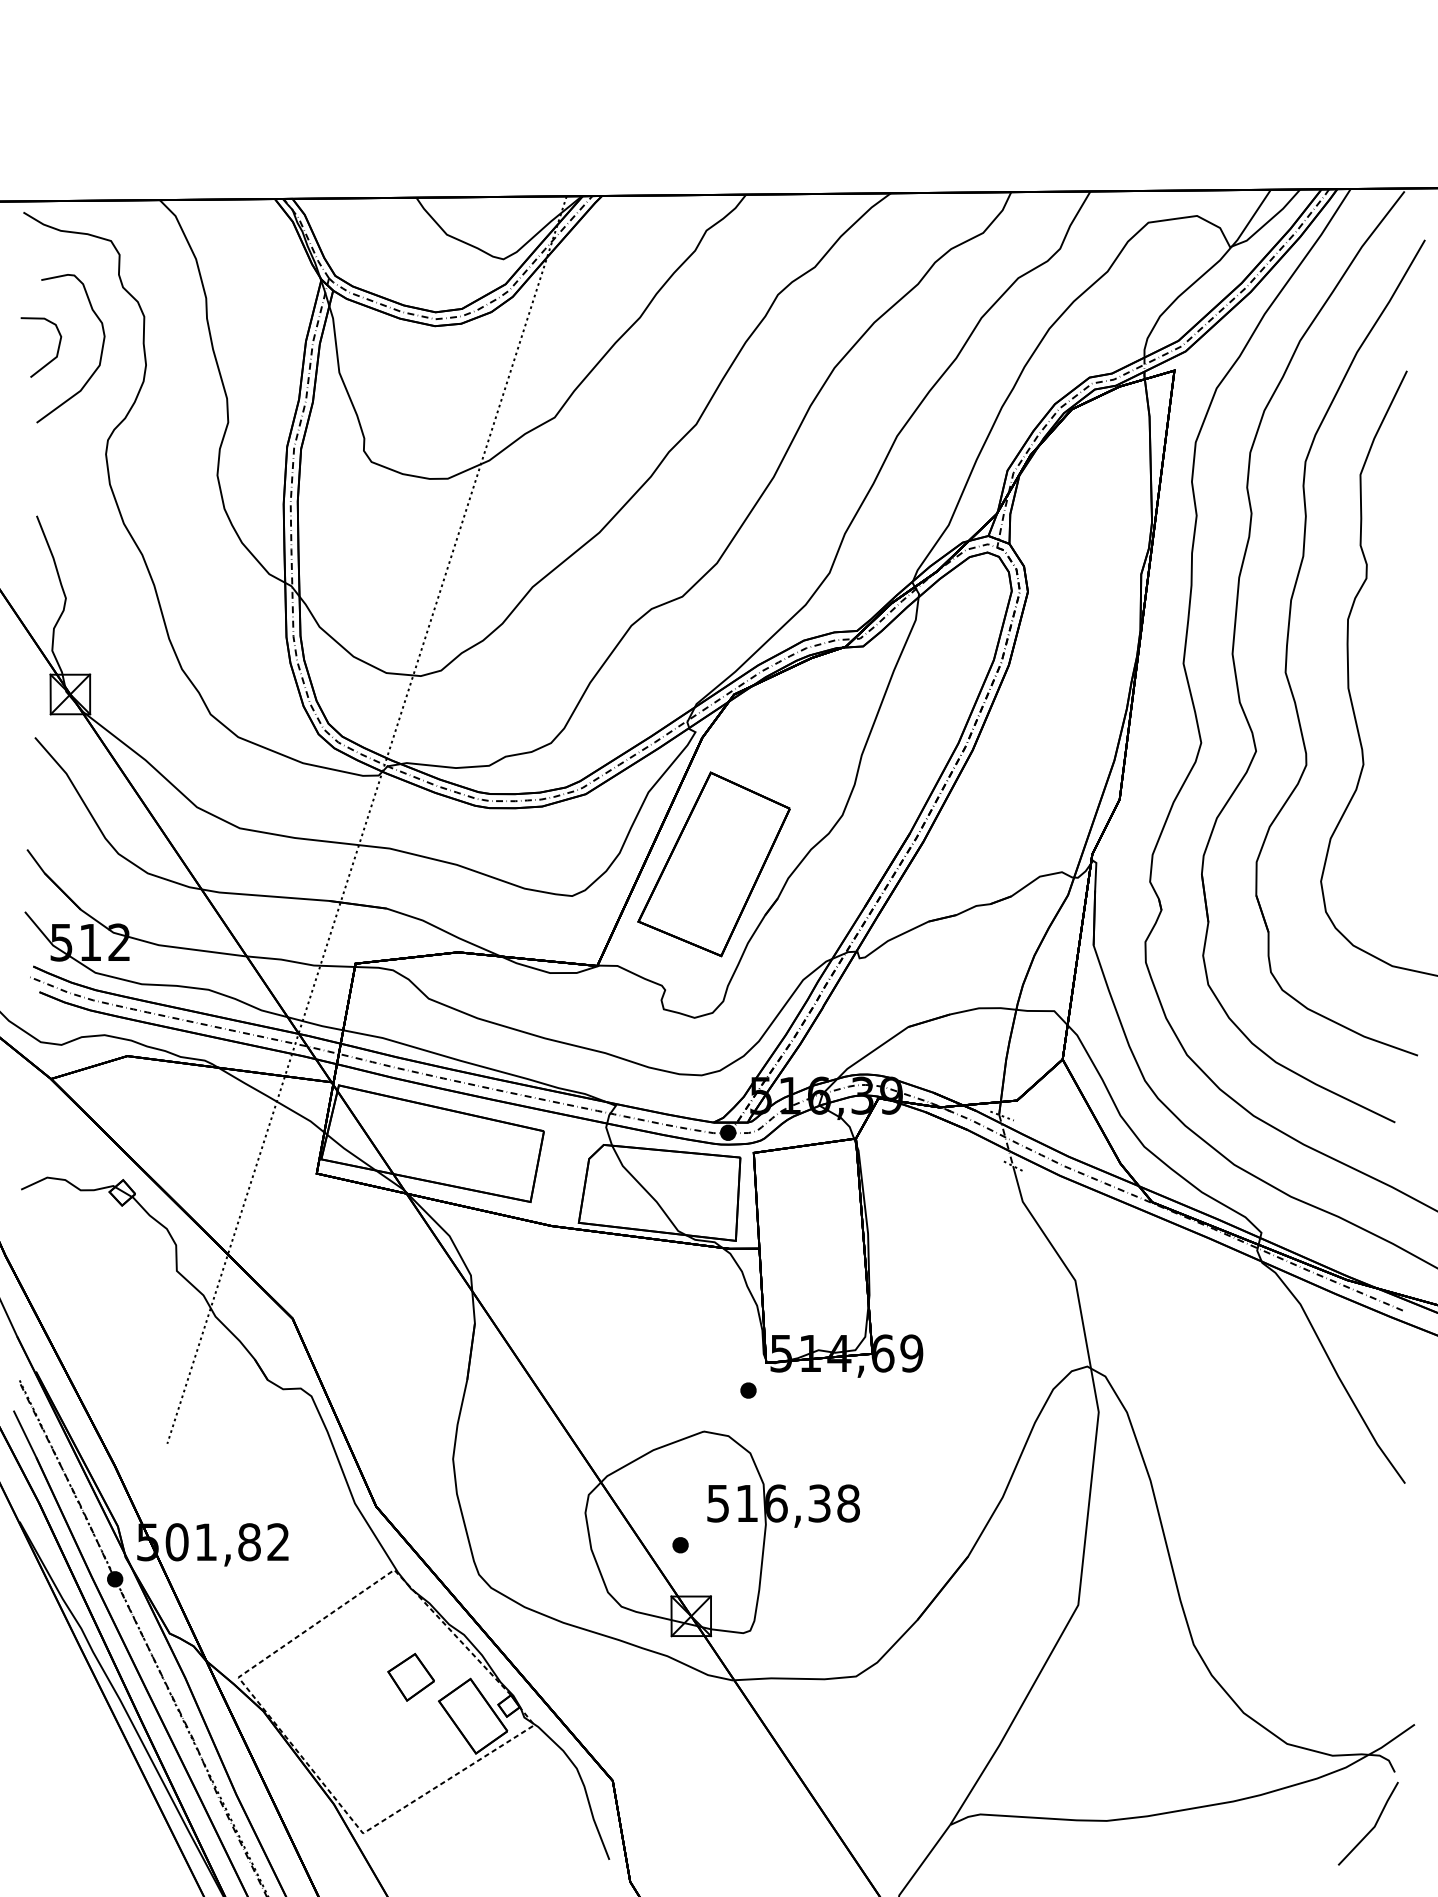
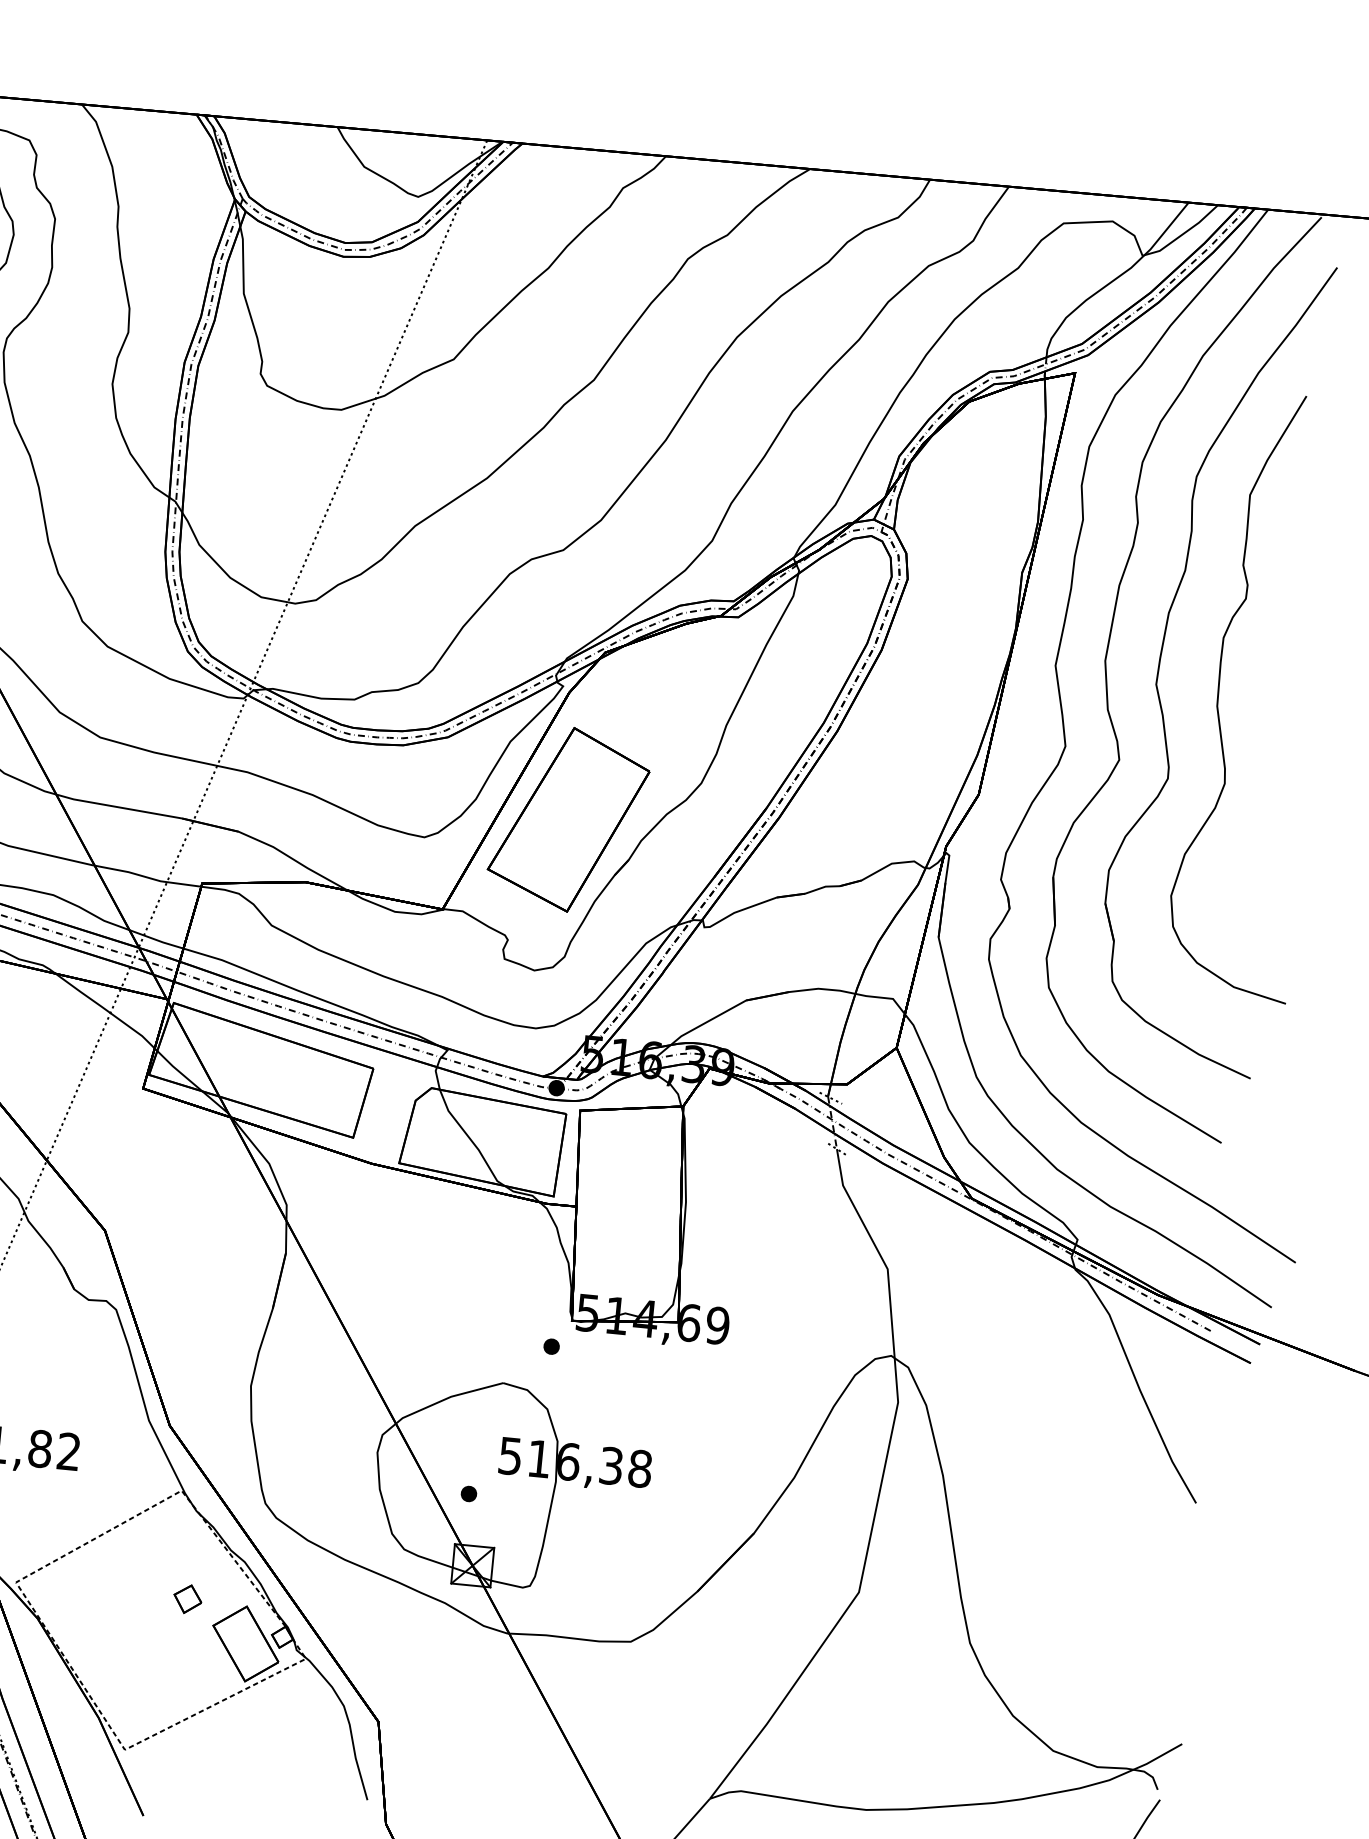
part: (410, 1677) -> (187, 1599), size x0.6

